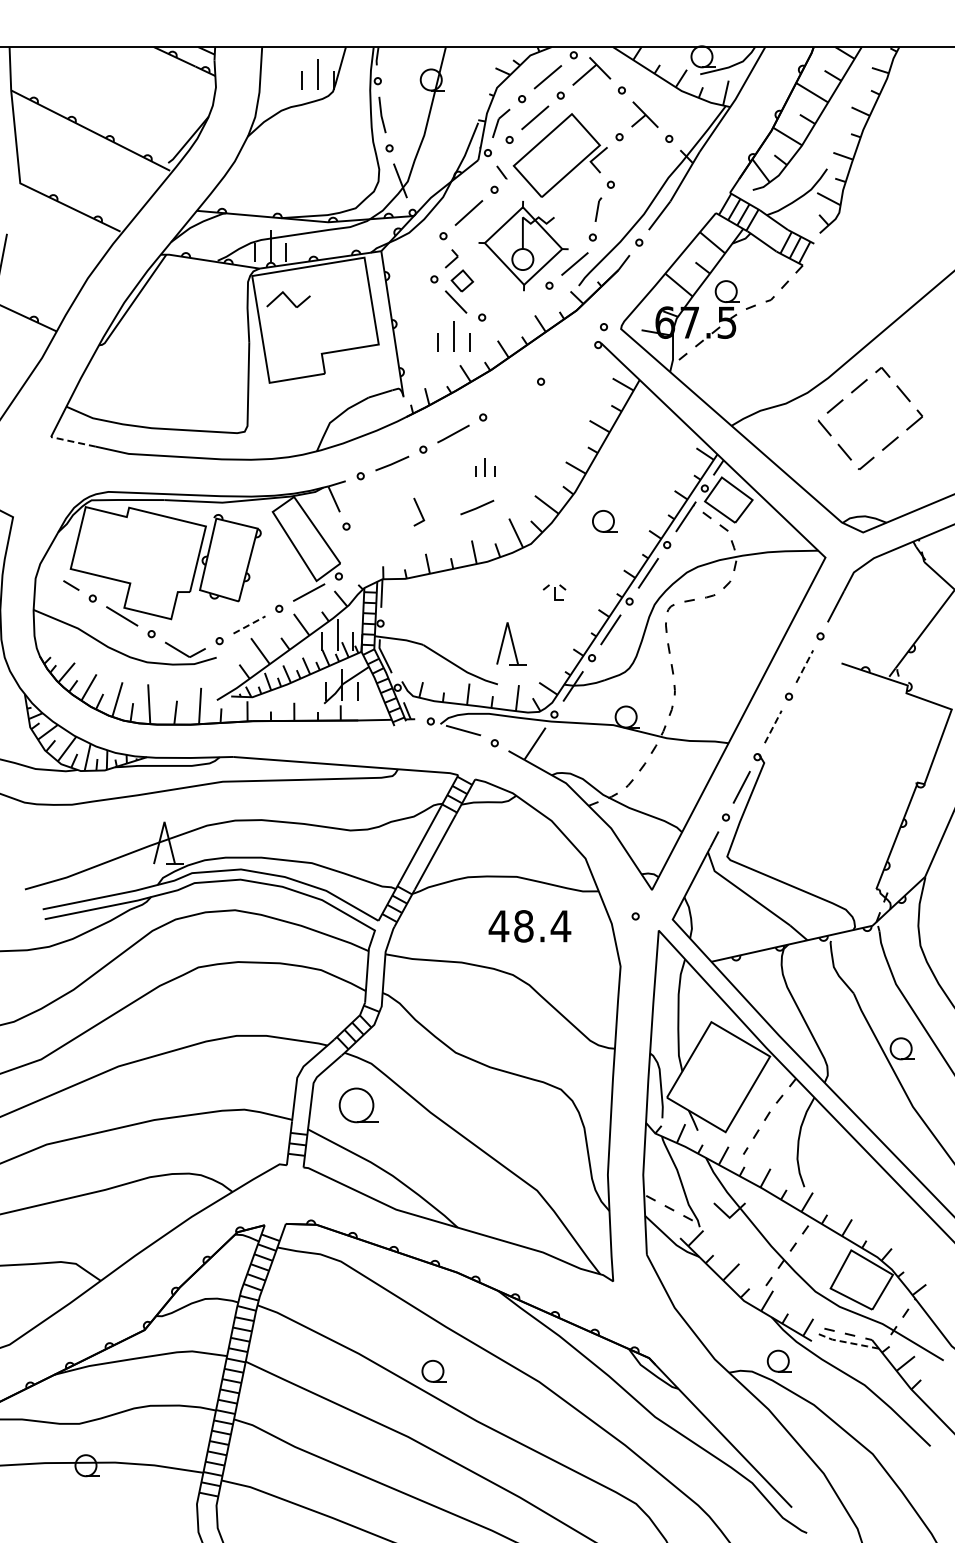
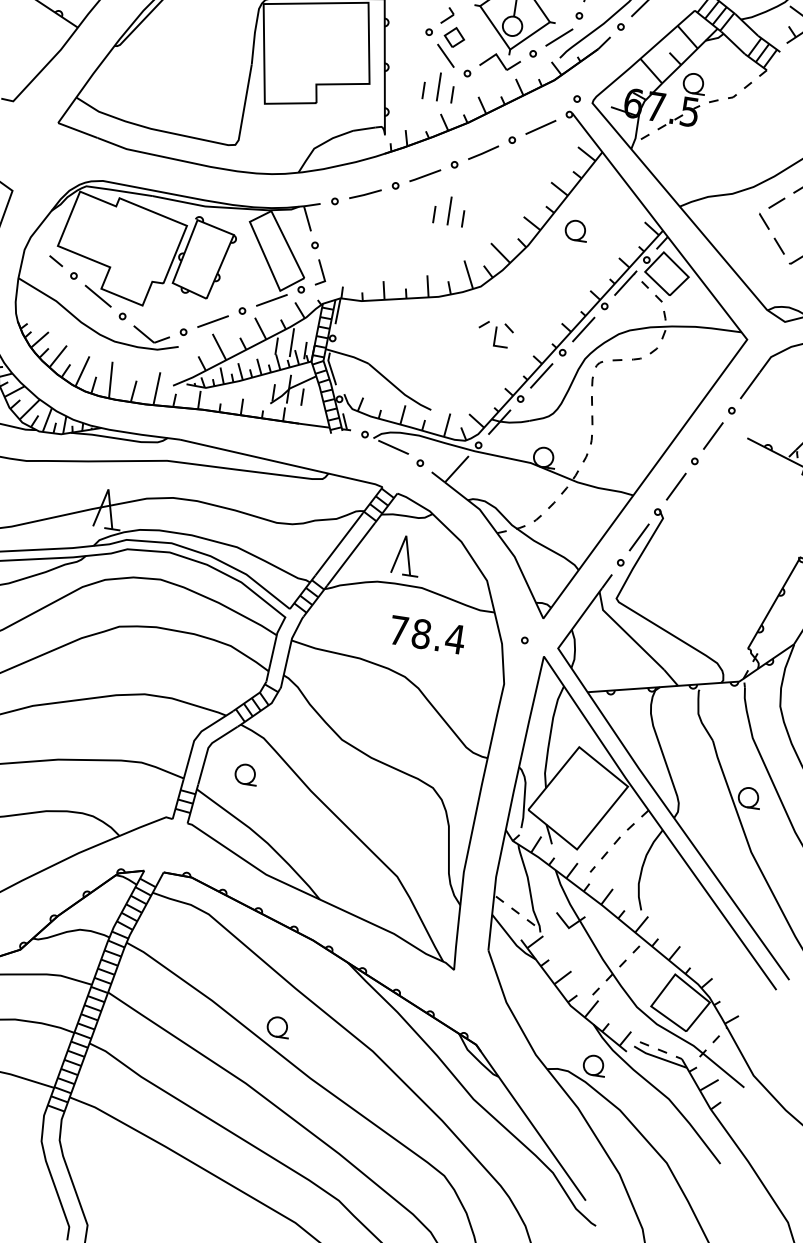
part: (288, 299) -> (500, 61), moved
line: (569, 363) -> (540, 127), added
line: (511, 399) -> (482, 152), added
line: (73, 441) -> (77, 130), dashed -> solid
part: (485, 467) -> (449, 210), size x1.67
line: (477, 507) -> (437, 246), removed
line: (419, 511) -> (322, 272), moved
part: (604, 521) -> (576, 230), moved
part: (554, 592) -> (495, 334), size x1.67
line: (249, 624) -> (213, 321), dashed -> solid
part: (511, 643) -> (407, 555), moved
line: (805, 666) -> (714, 436), dashed -> solid
line: (773, 726) -> (676, 486), dashed -> solid
text: (498, 926) -> (398, 630), 48.4 -> 78.4
part: (358, 1105) -> (246, 774), size x0.62
line: (849, 1342) -> (660, 1058), dashed -> solid

